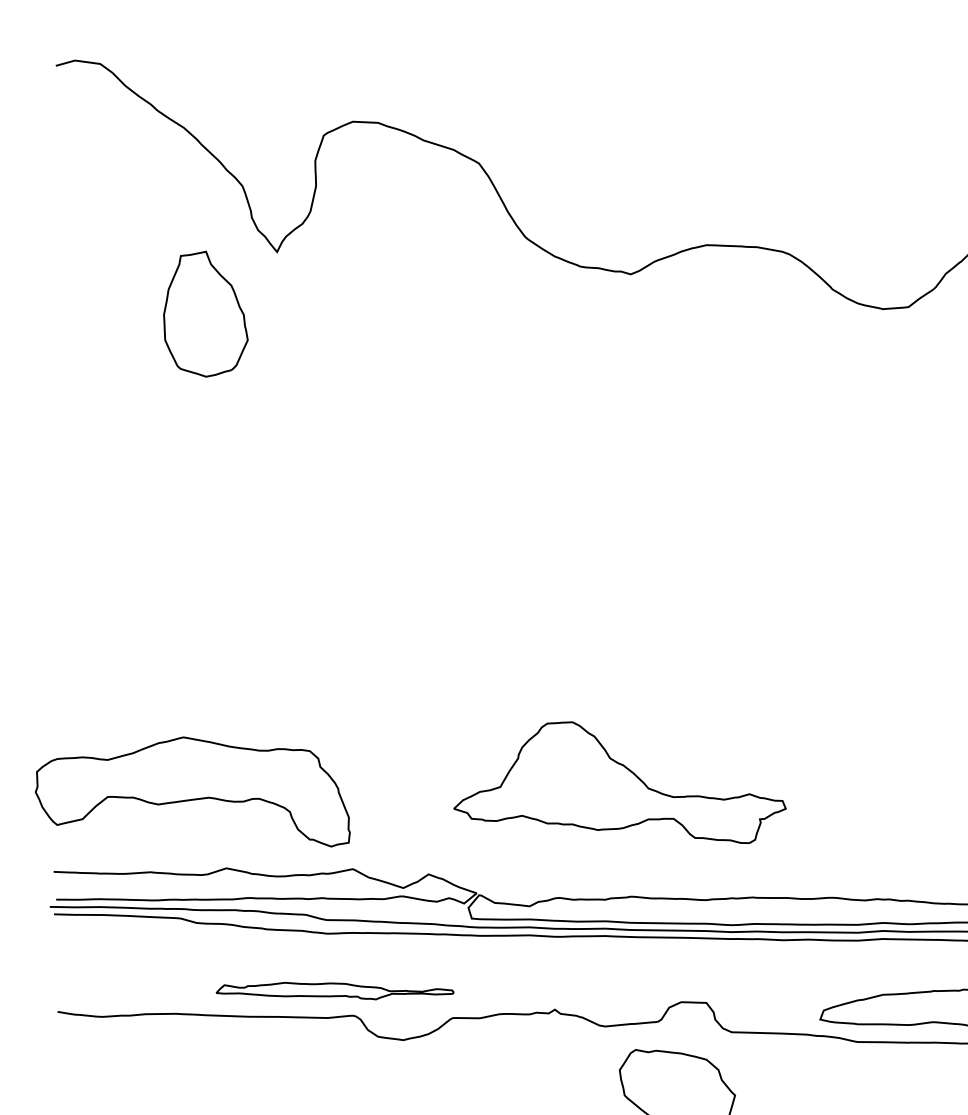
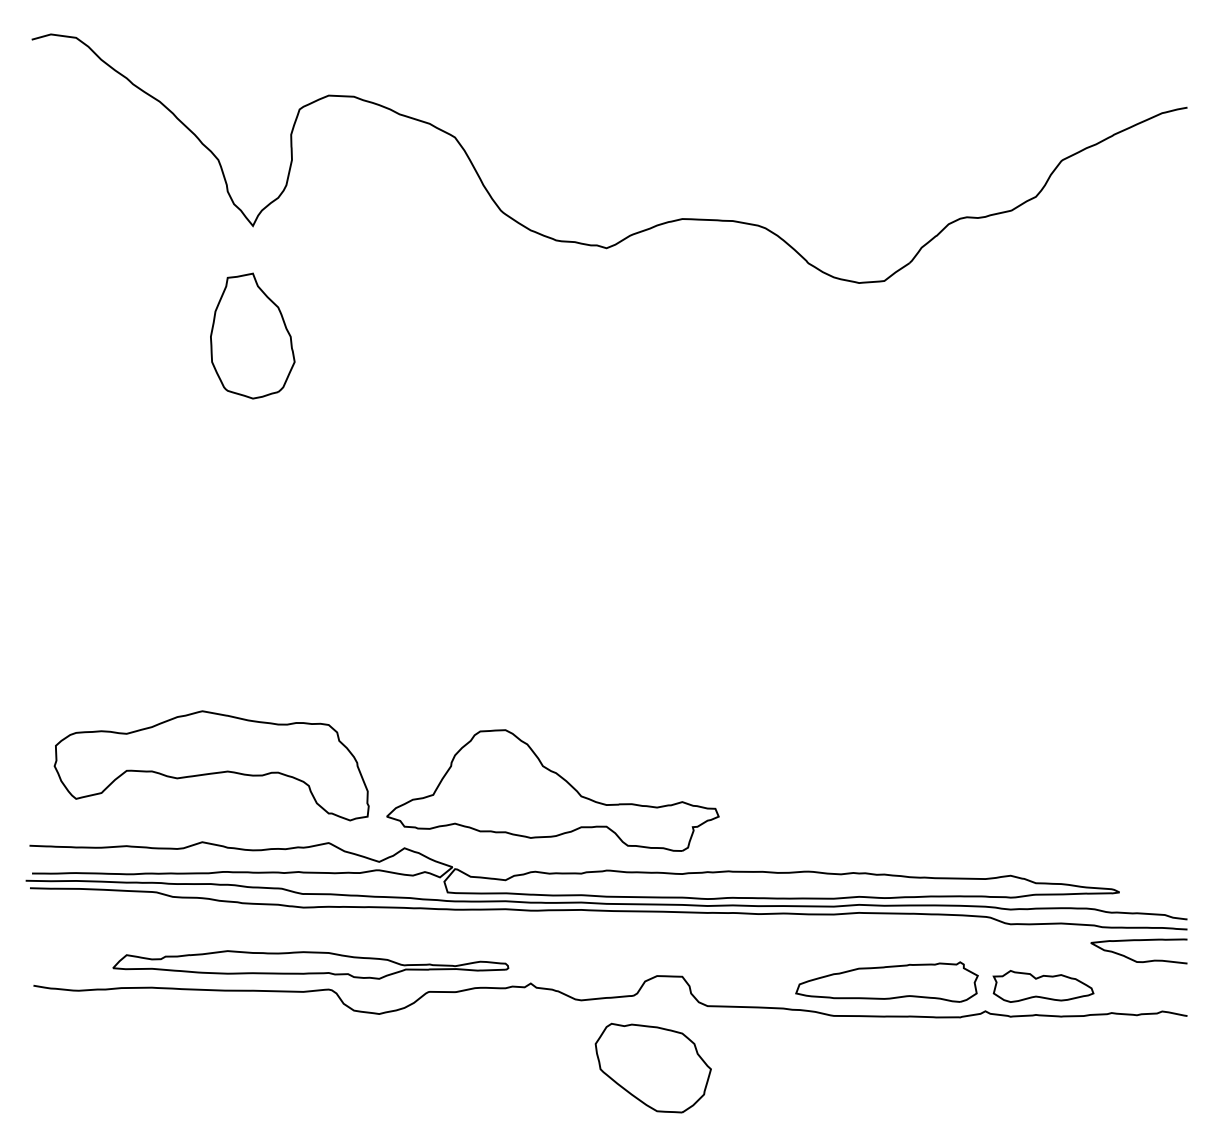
part: (205, 313) -> (252, 335), moved
part: (619, 782) -> (552, 790), moved
part: (192, 791) -> (211, 765), moved
part: (334, 990) -> (310, 964), size x1.67

